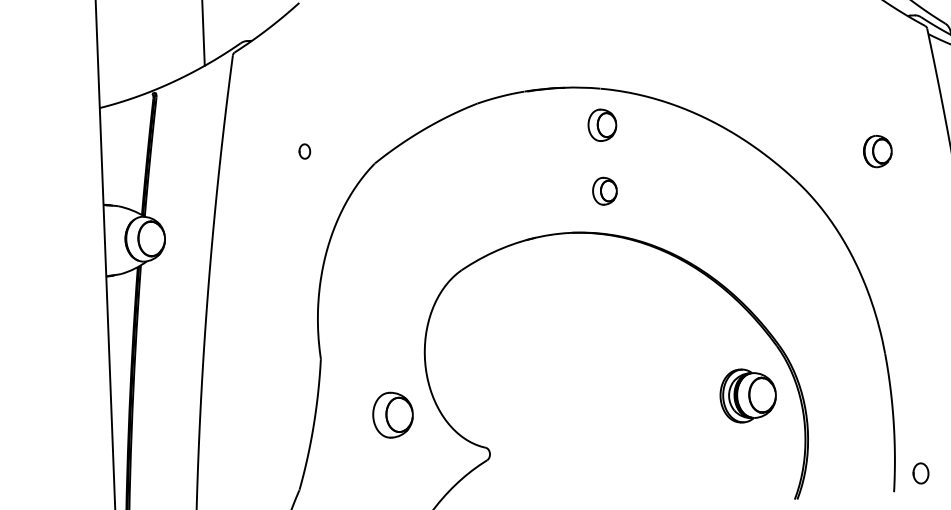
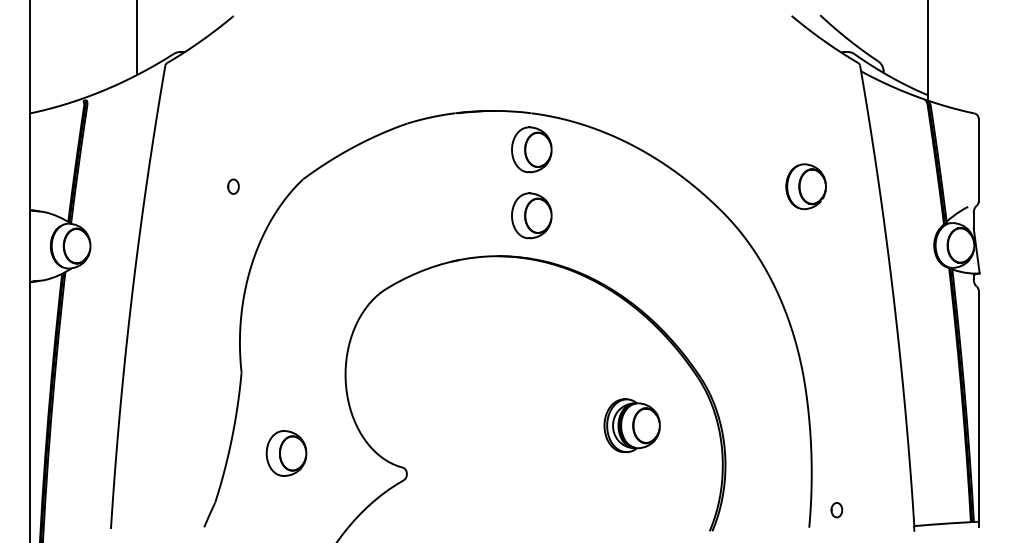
part: (602, 124) -> (531, 149), size x1.43
part: (304, 151) -> (233, 186), moved
part: (877, 151) -> (805, 186), size x1.43
part: (604, 190) -> (531, 215), size x1.67
part: (747, 395) -> (631, 425), moved
part: (393, 415) -> (286, 453), moved
part: (920, 473) -> (836, 510), size x0.71

